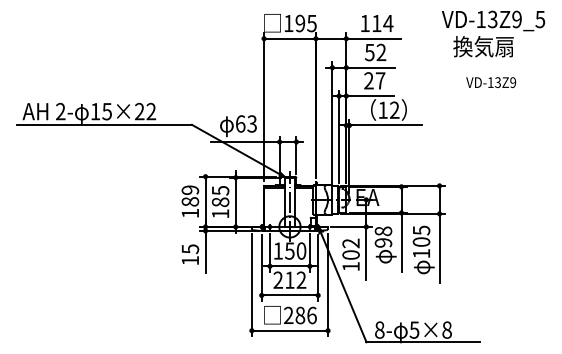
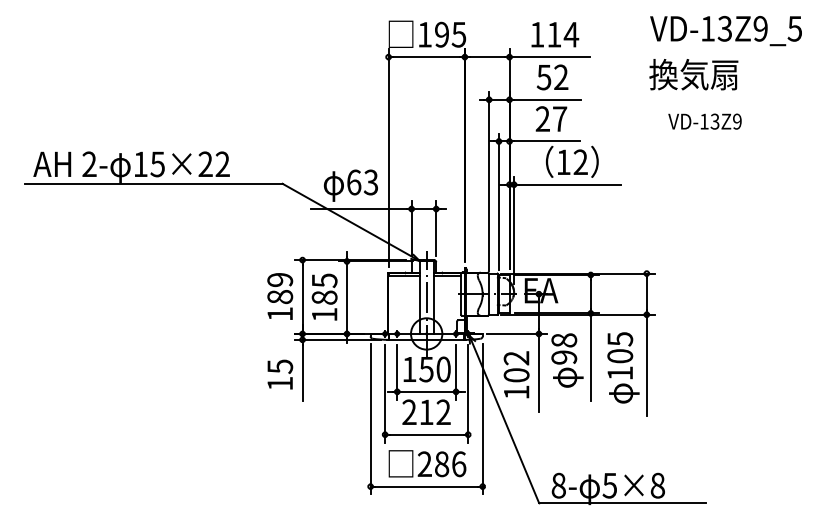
text: (483, 46) -> (693, 74), moved
text: (491, 82) -> (705, 121), moved

